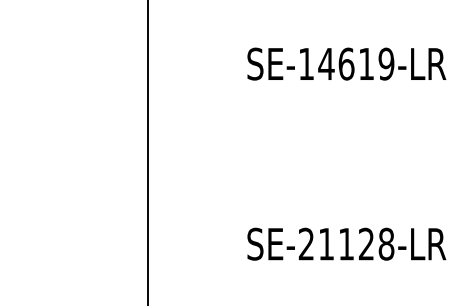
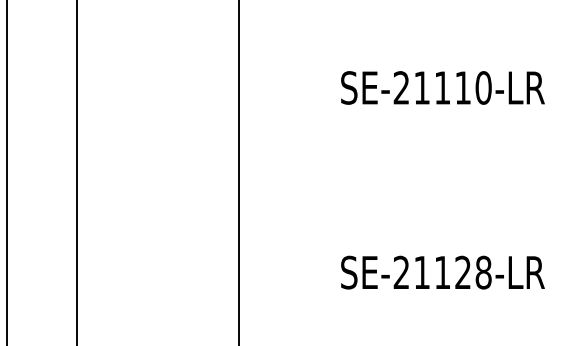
text: (346, 63) -> (442, 87), SE-14619-LR -> SE-21110-LR

